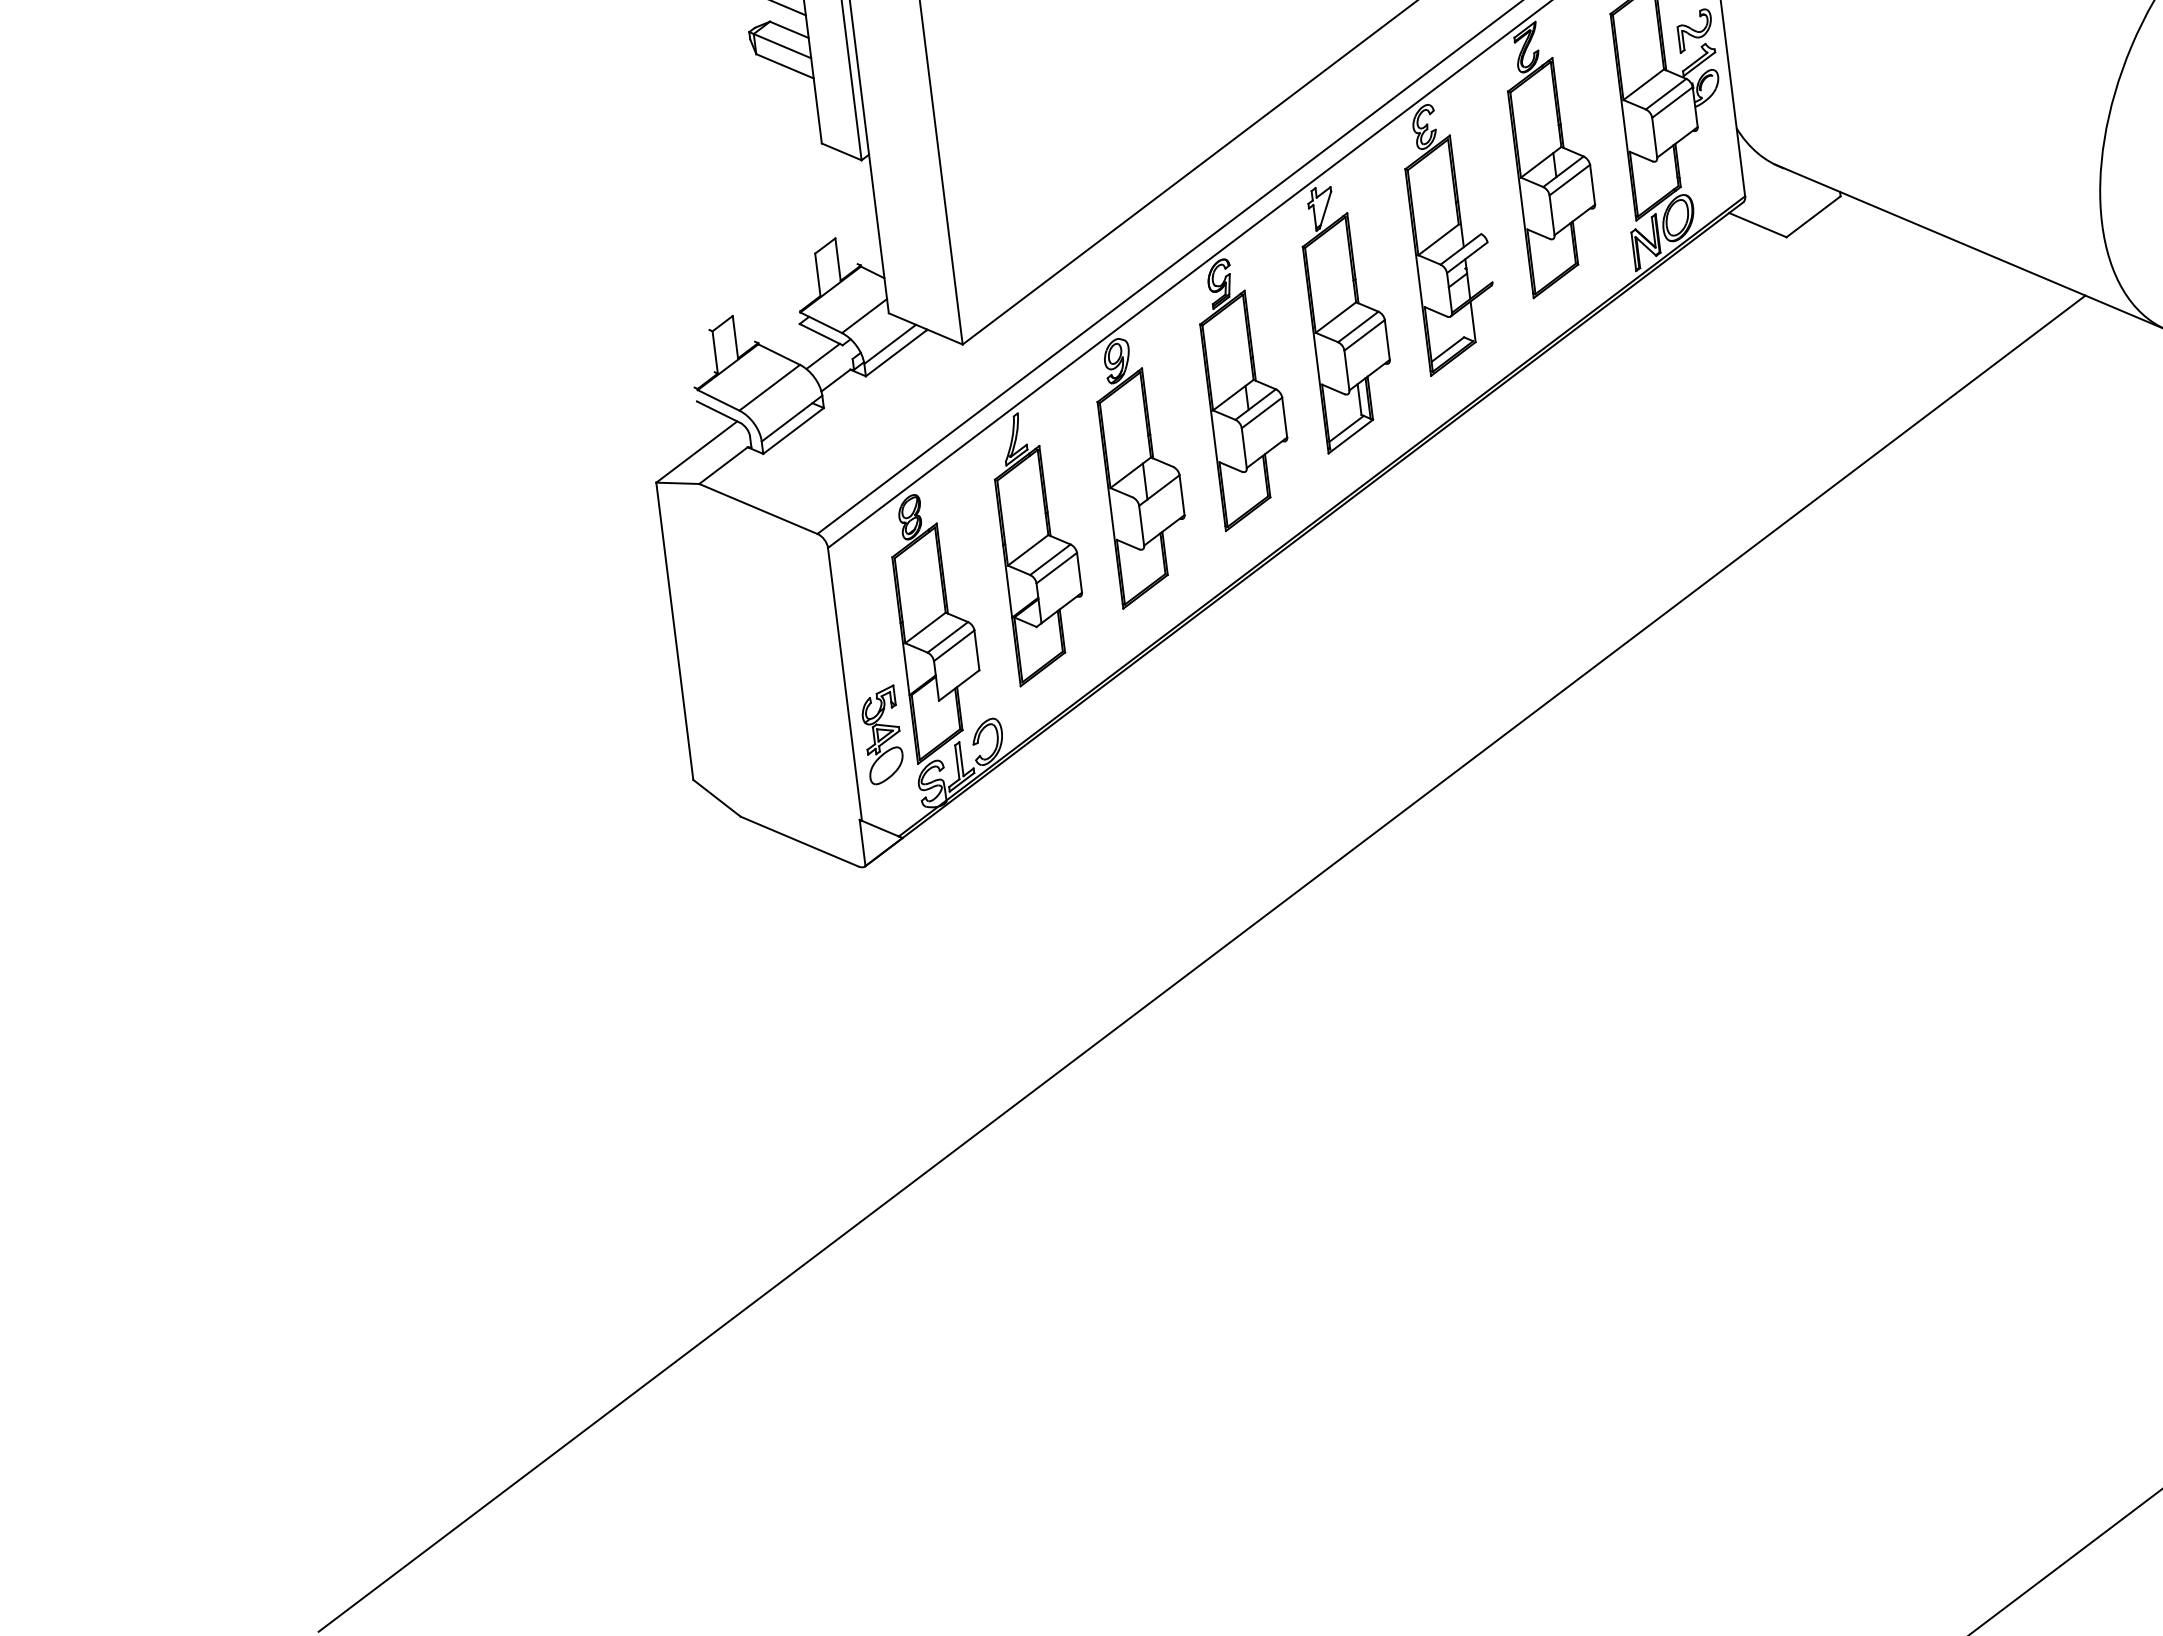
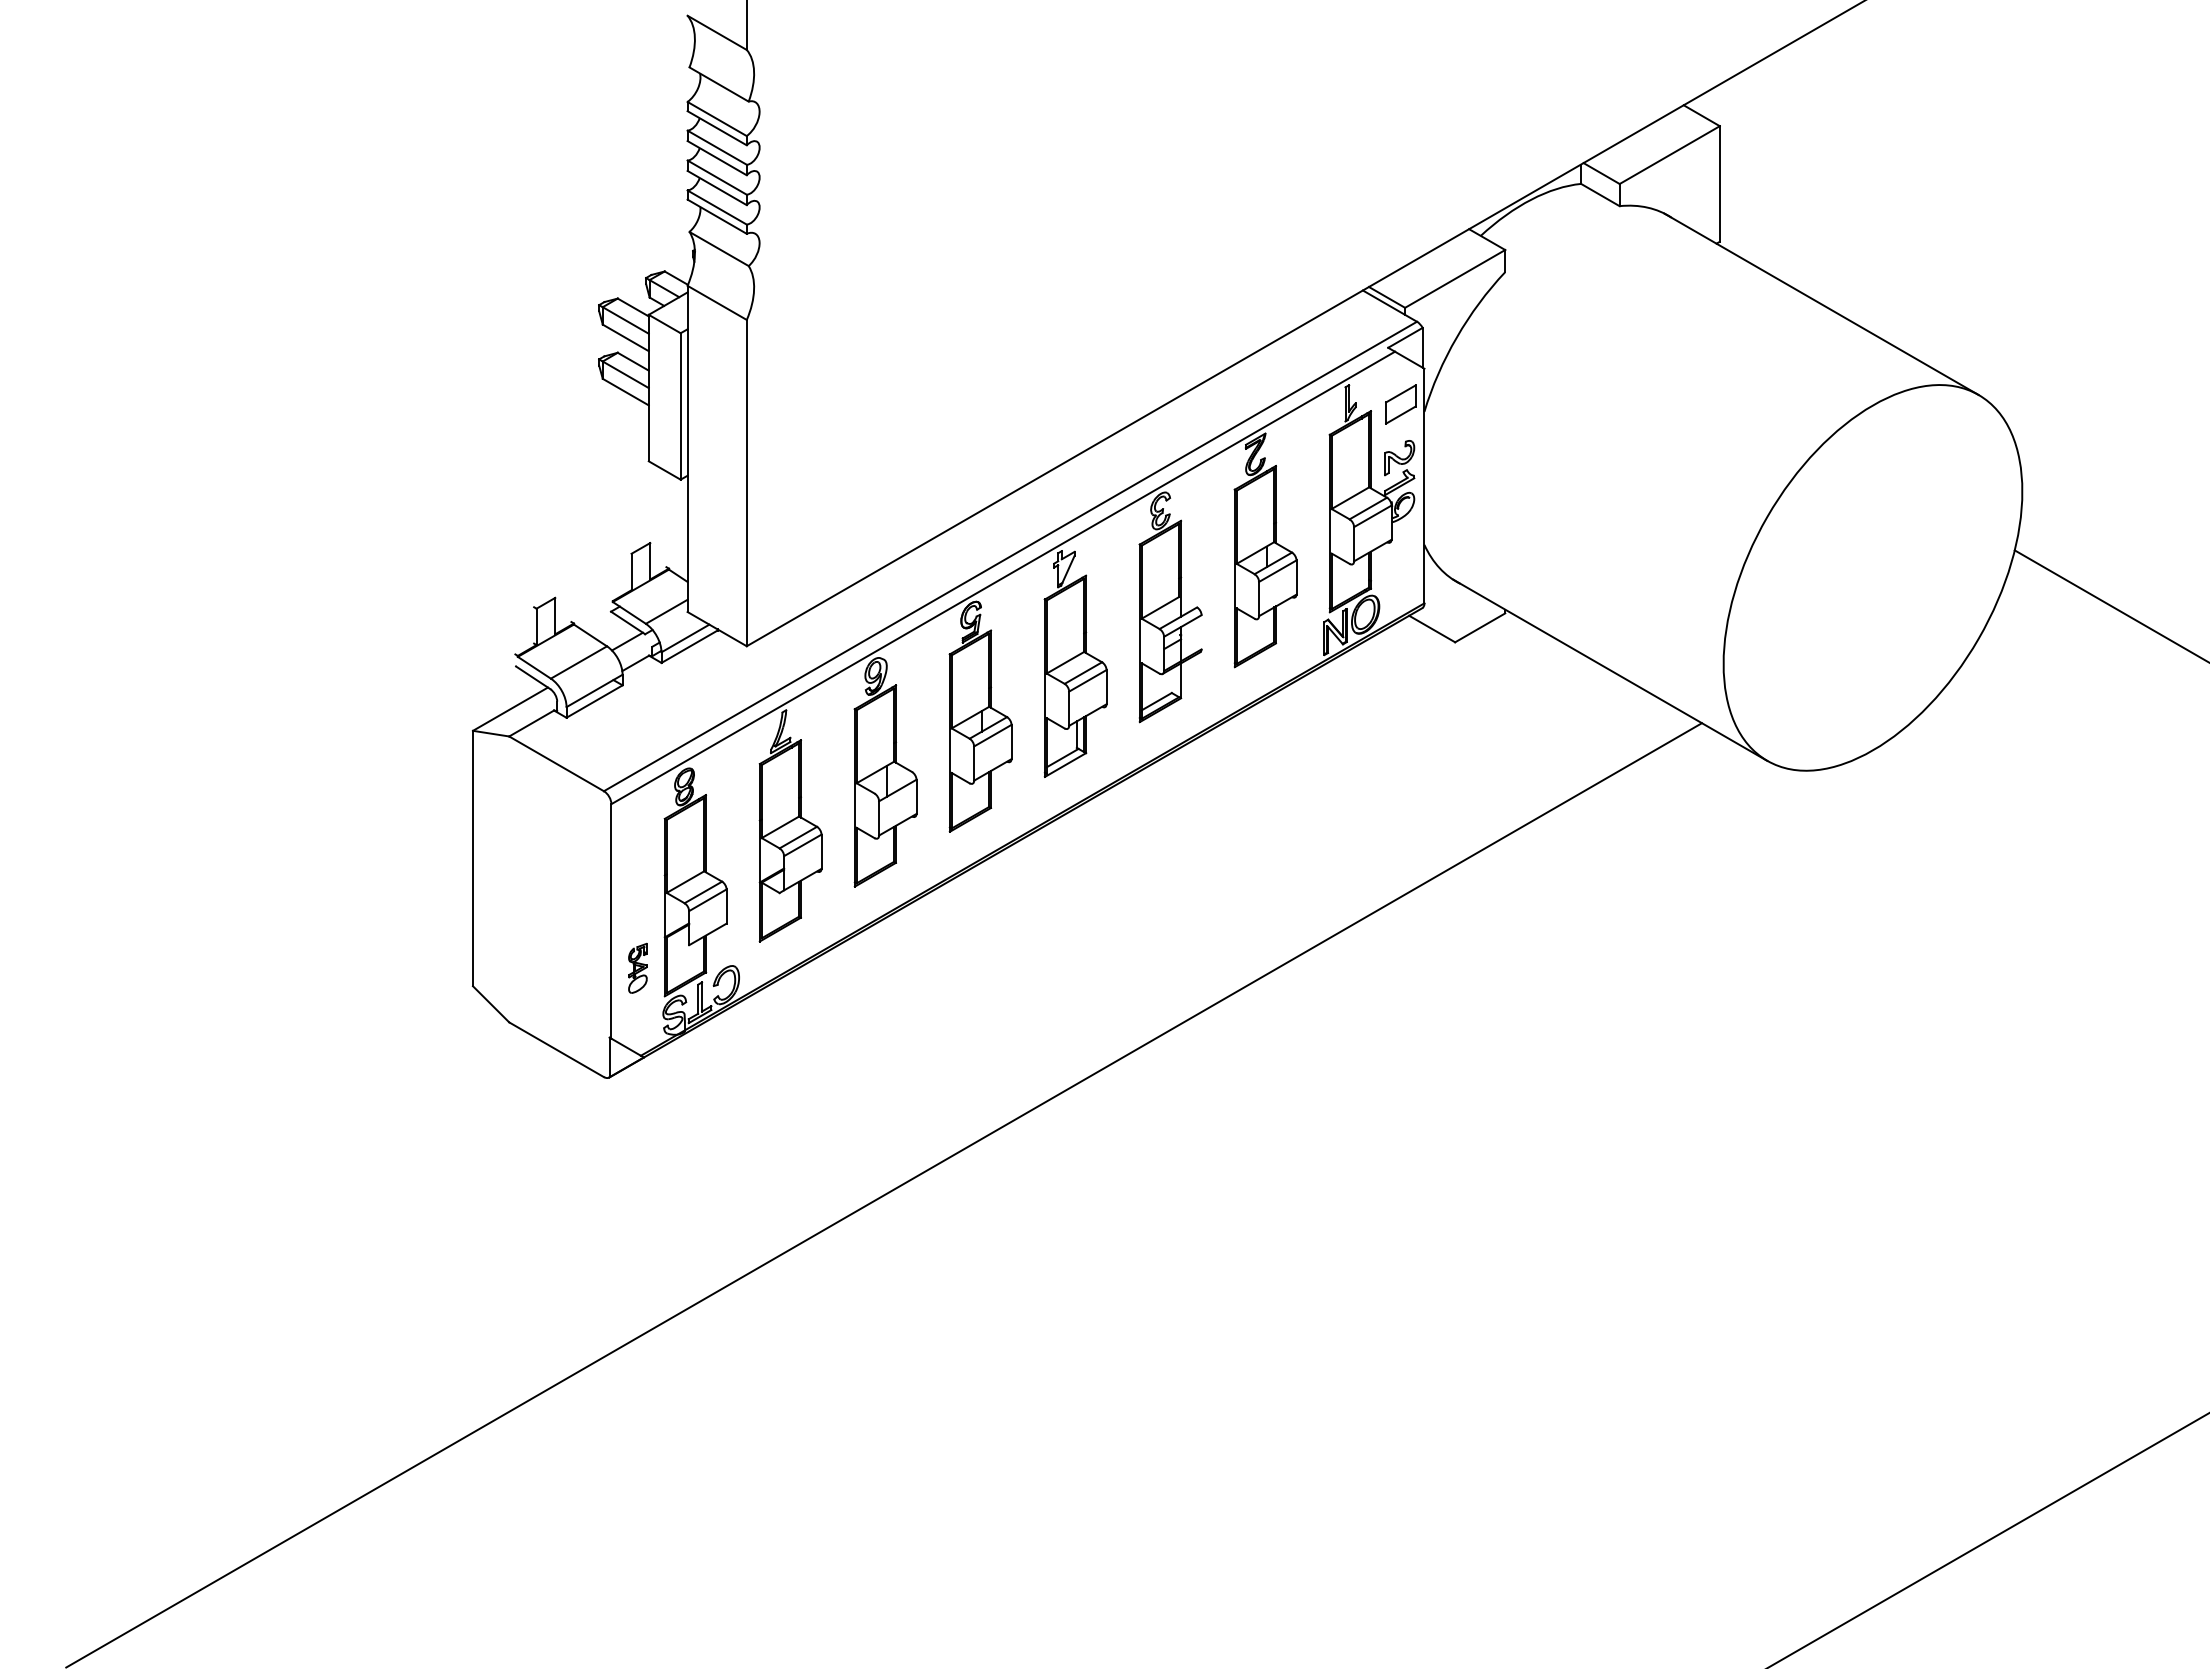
part: (882, 735) -> (637, 968), size x0.6

